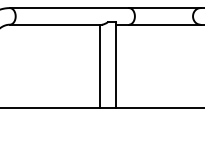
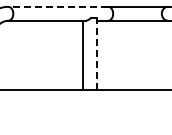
line: (69, 7) -> (58, 6), solid -> dashed
line: (116, 64) -> (97, 54), solid -> dashed

